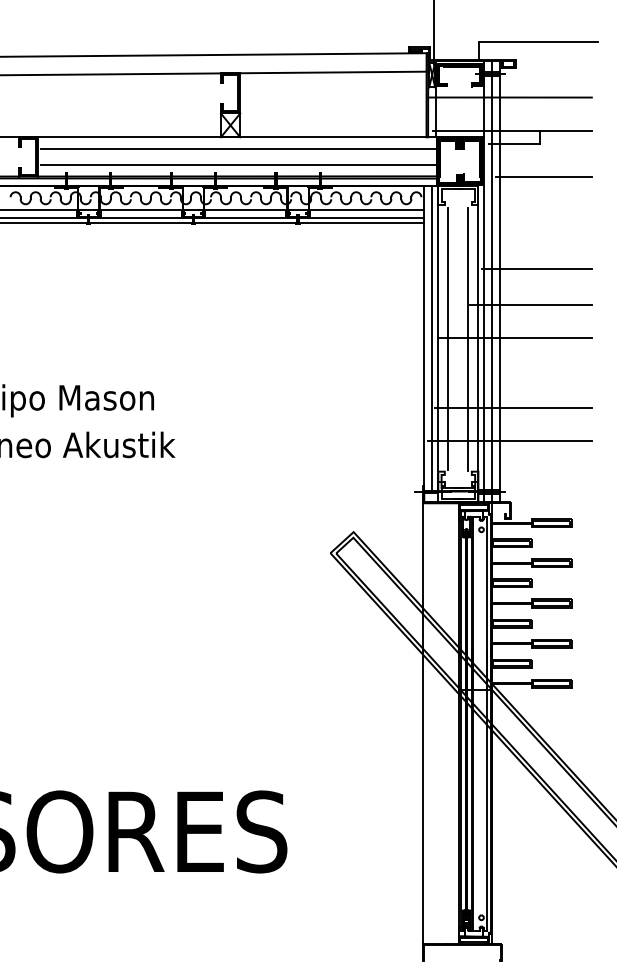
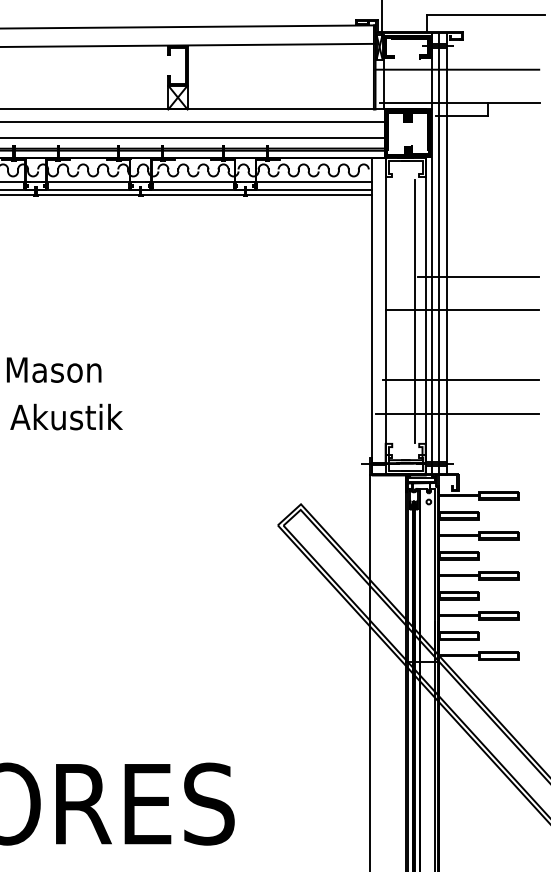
line: (543, 176) -> (490, 148), removed
line: (536, 269) -> (483, 241), removed
line: (432, 338) -> (379, 310), removed
line: (447, 338) -> (394, 310), removed

